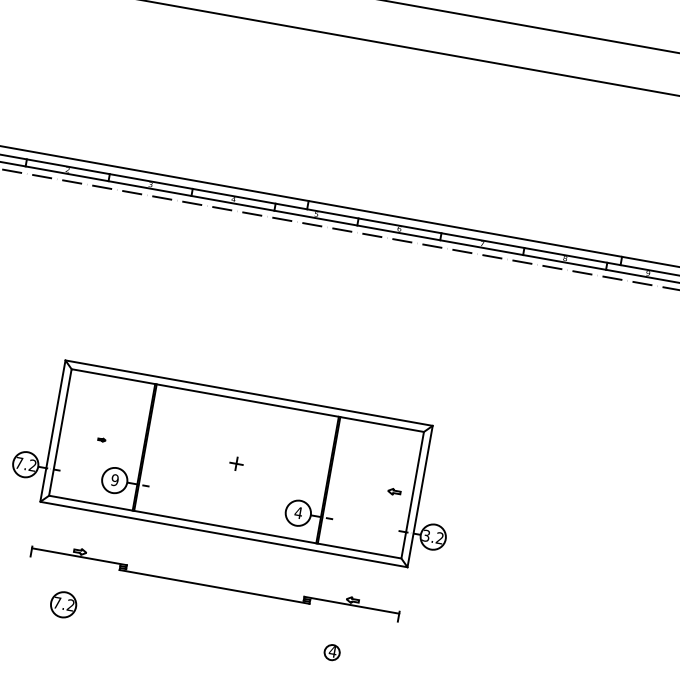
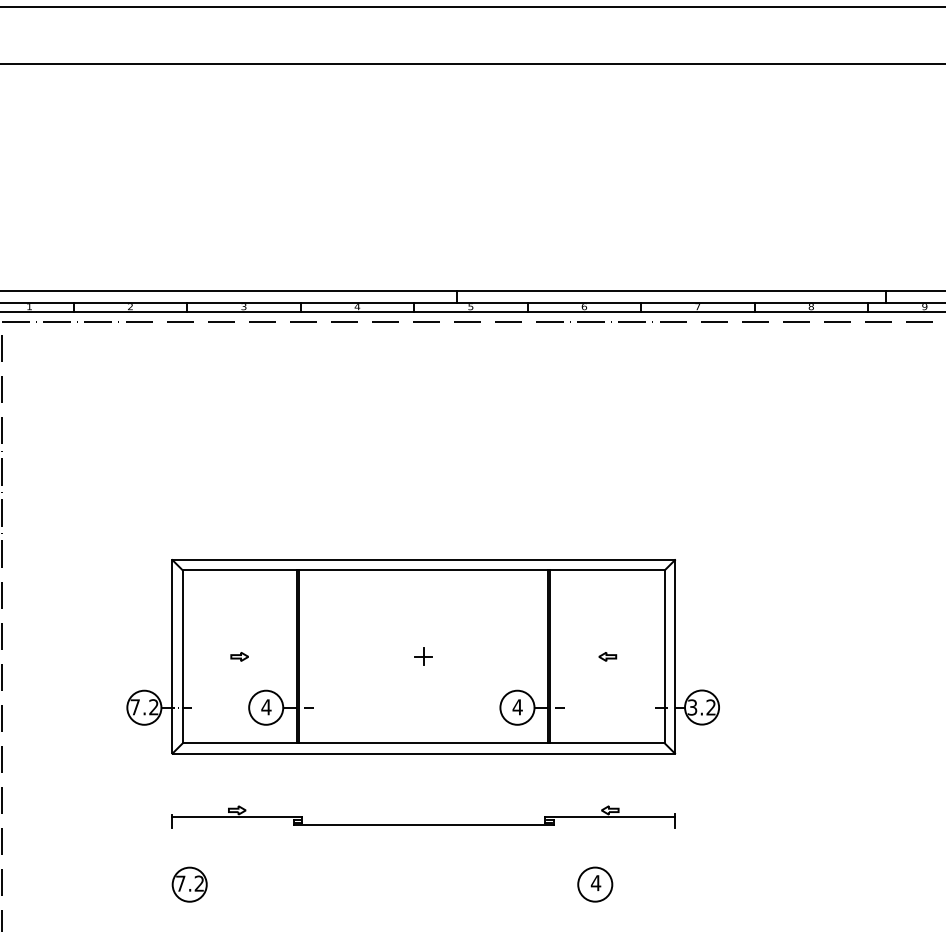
part: (101, 439) -> (239, 656), size x1.67
text: (115, 480) -> (266, 707), 9 -> 4
part: (394, 491) -> (607, 656), moved
part: (63, 604) -> (189, 884), moved
circle: (332, 652) -> (595, 884), size x1.67

